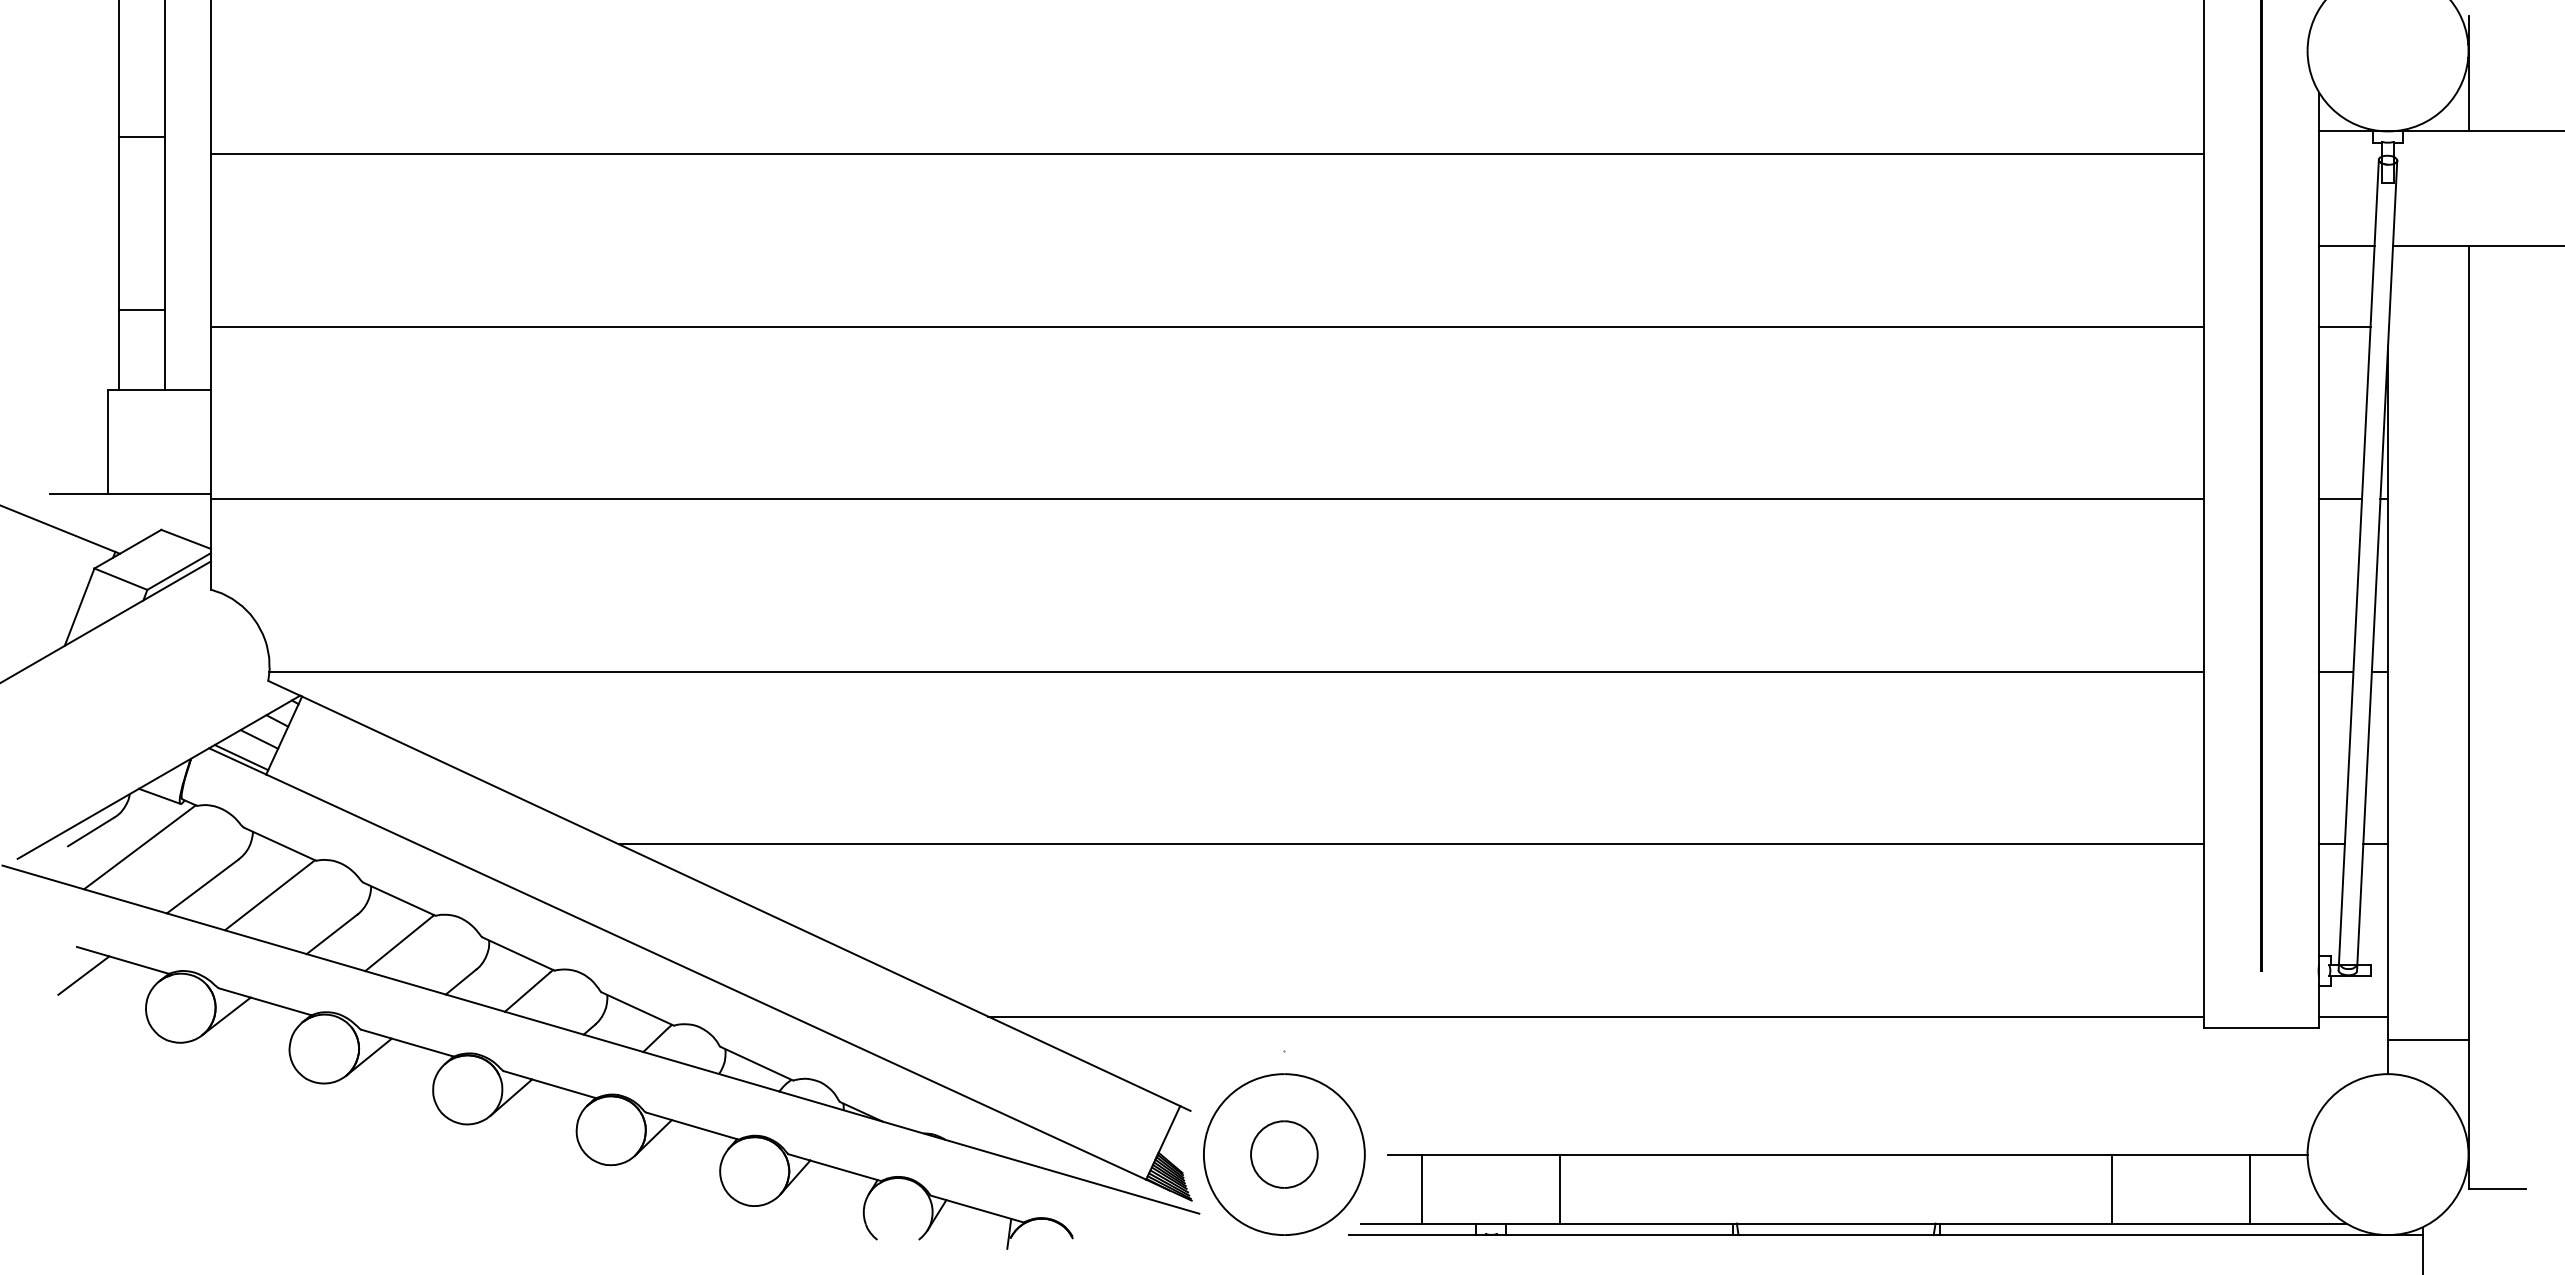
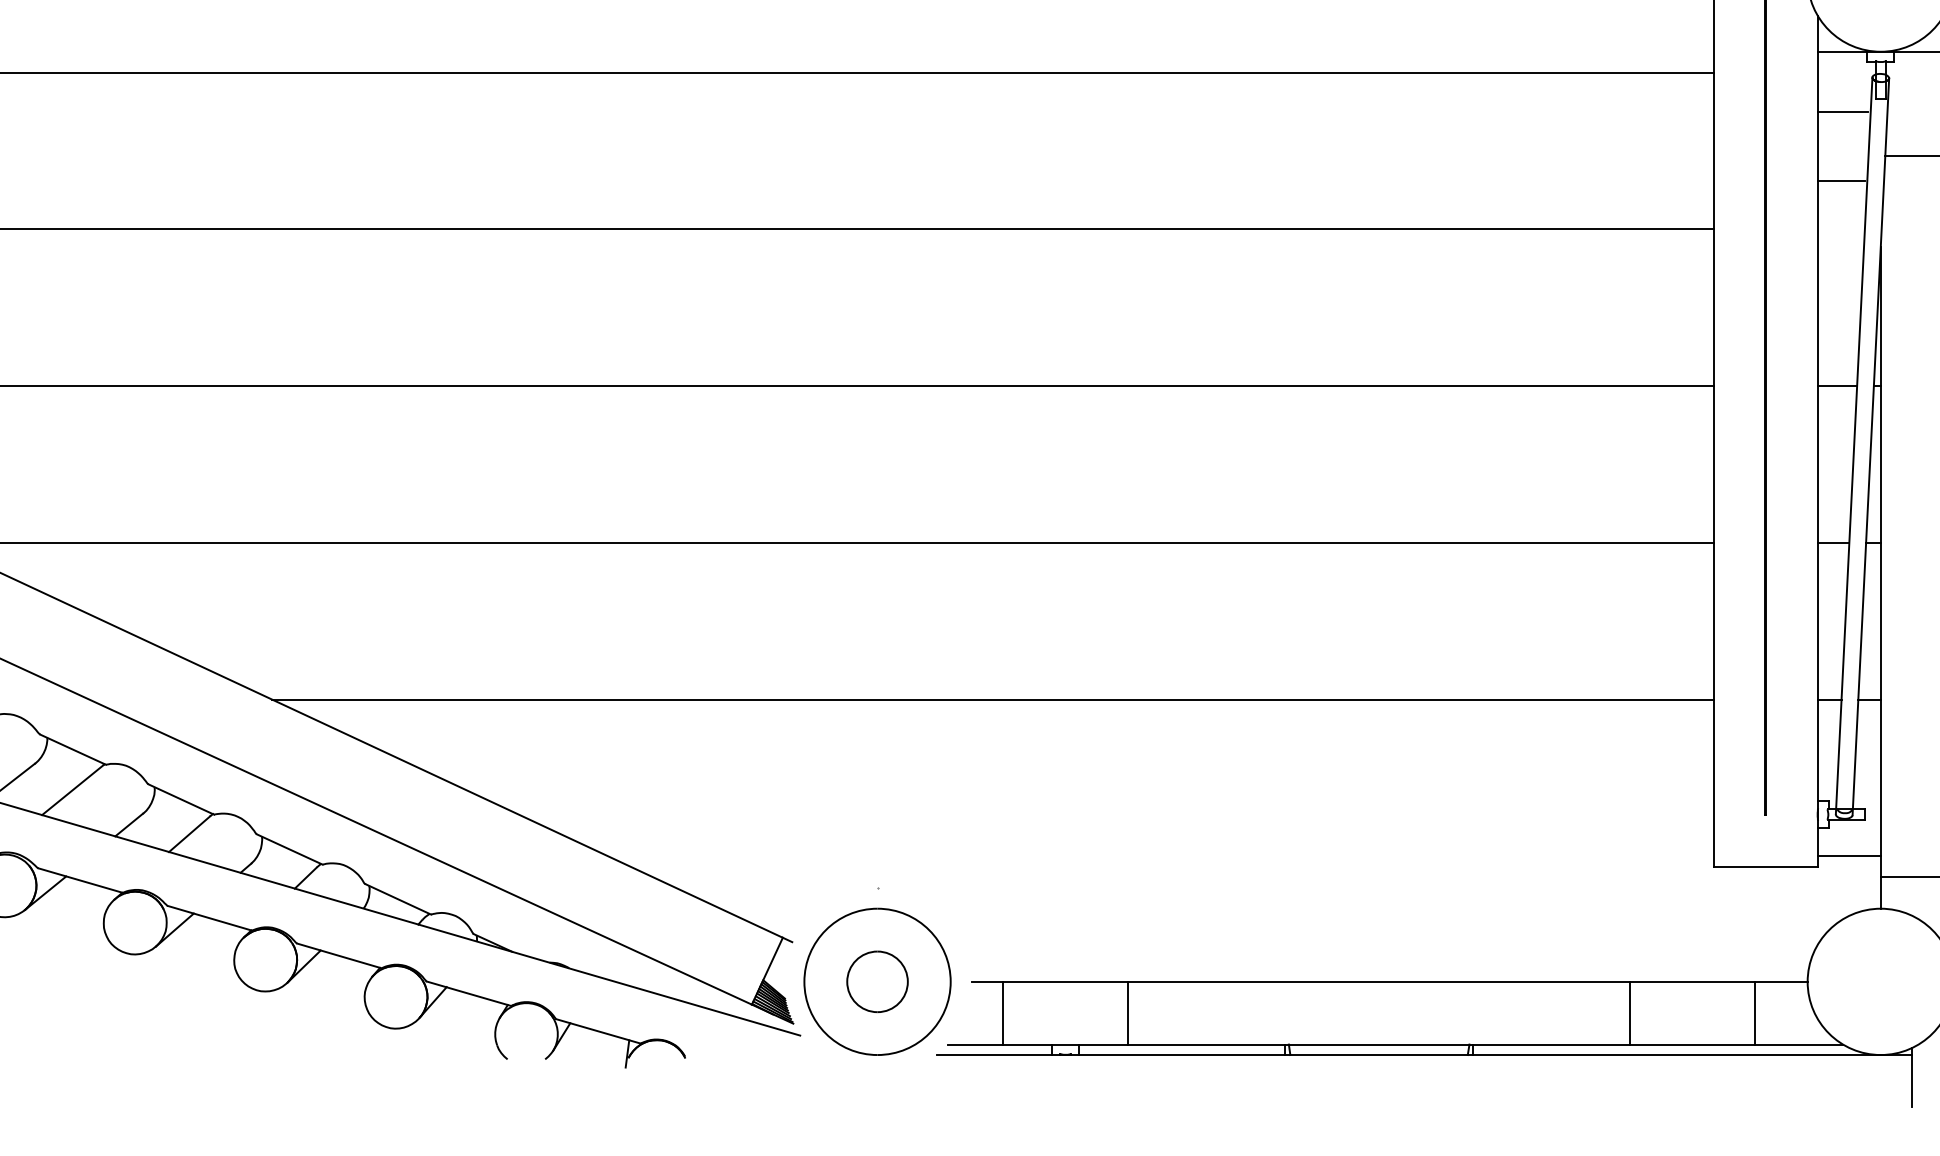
line: (2346, 246) -> (1843, 111), moved
line: (2344, 326) -> (1841, 180), moved
line: (1596, 1016) -> (1161, 856), removed

